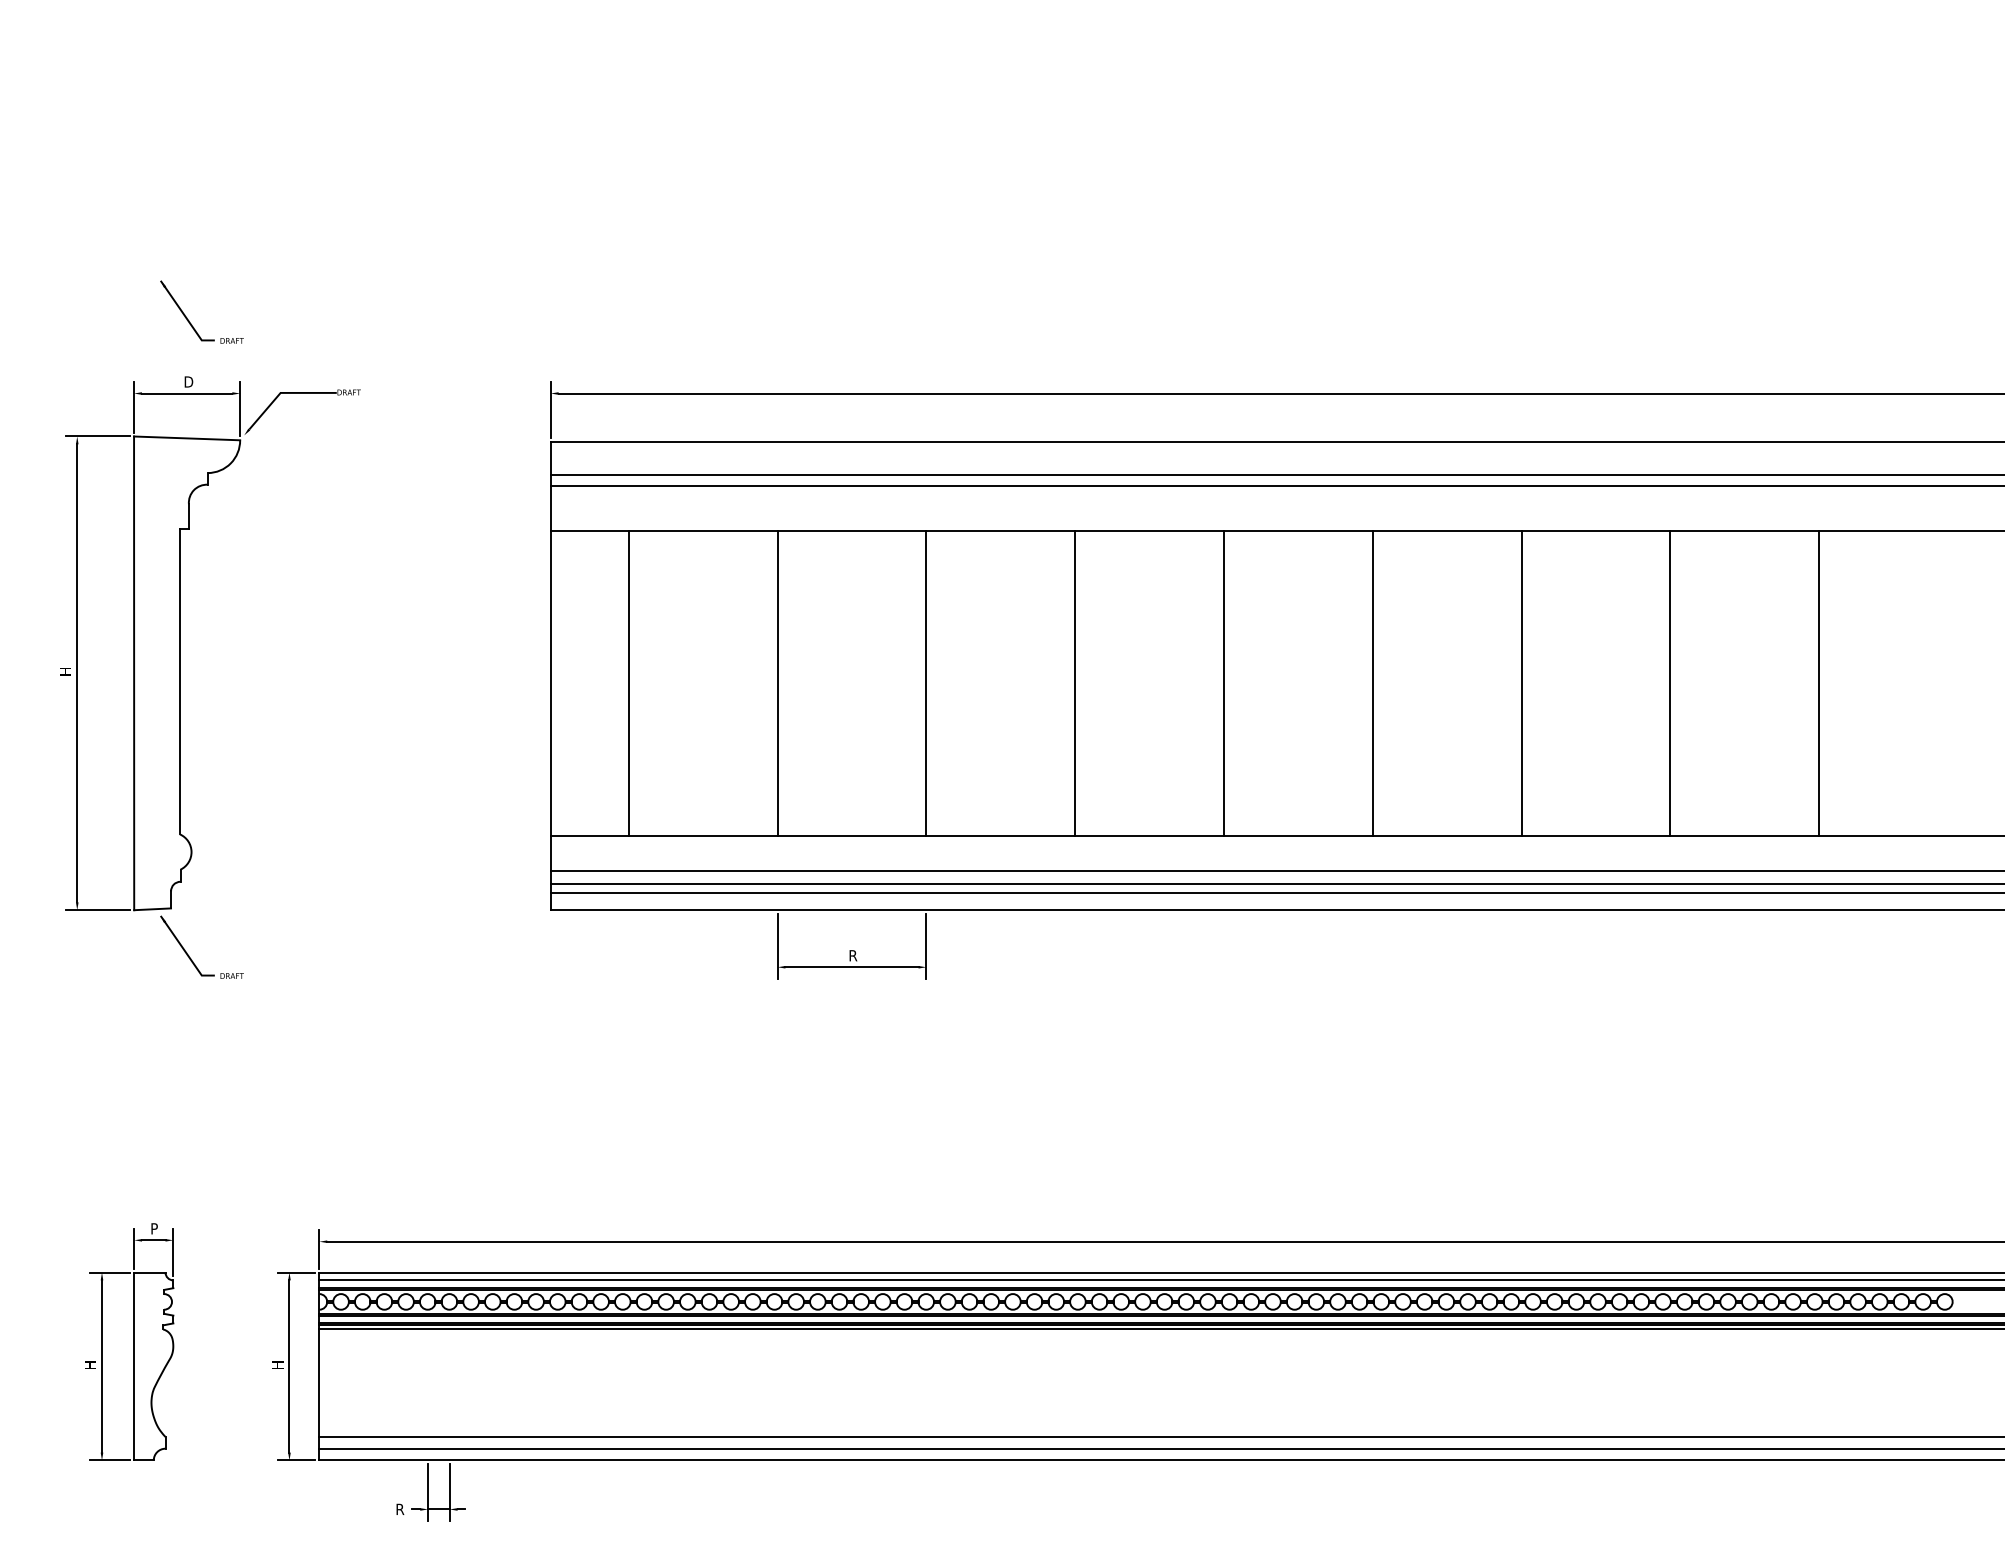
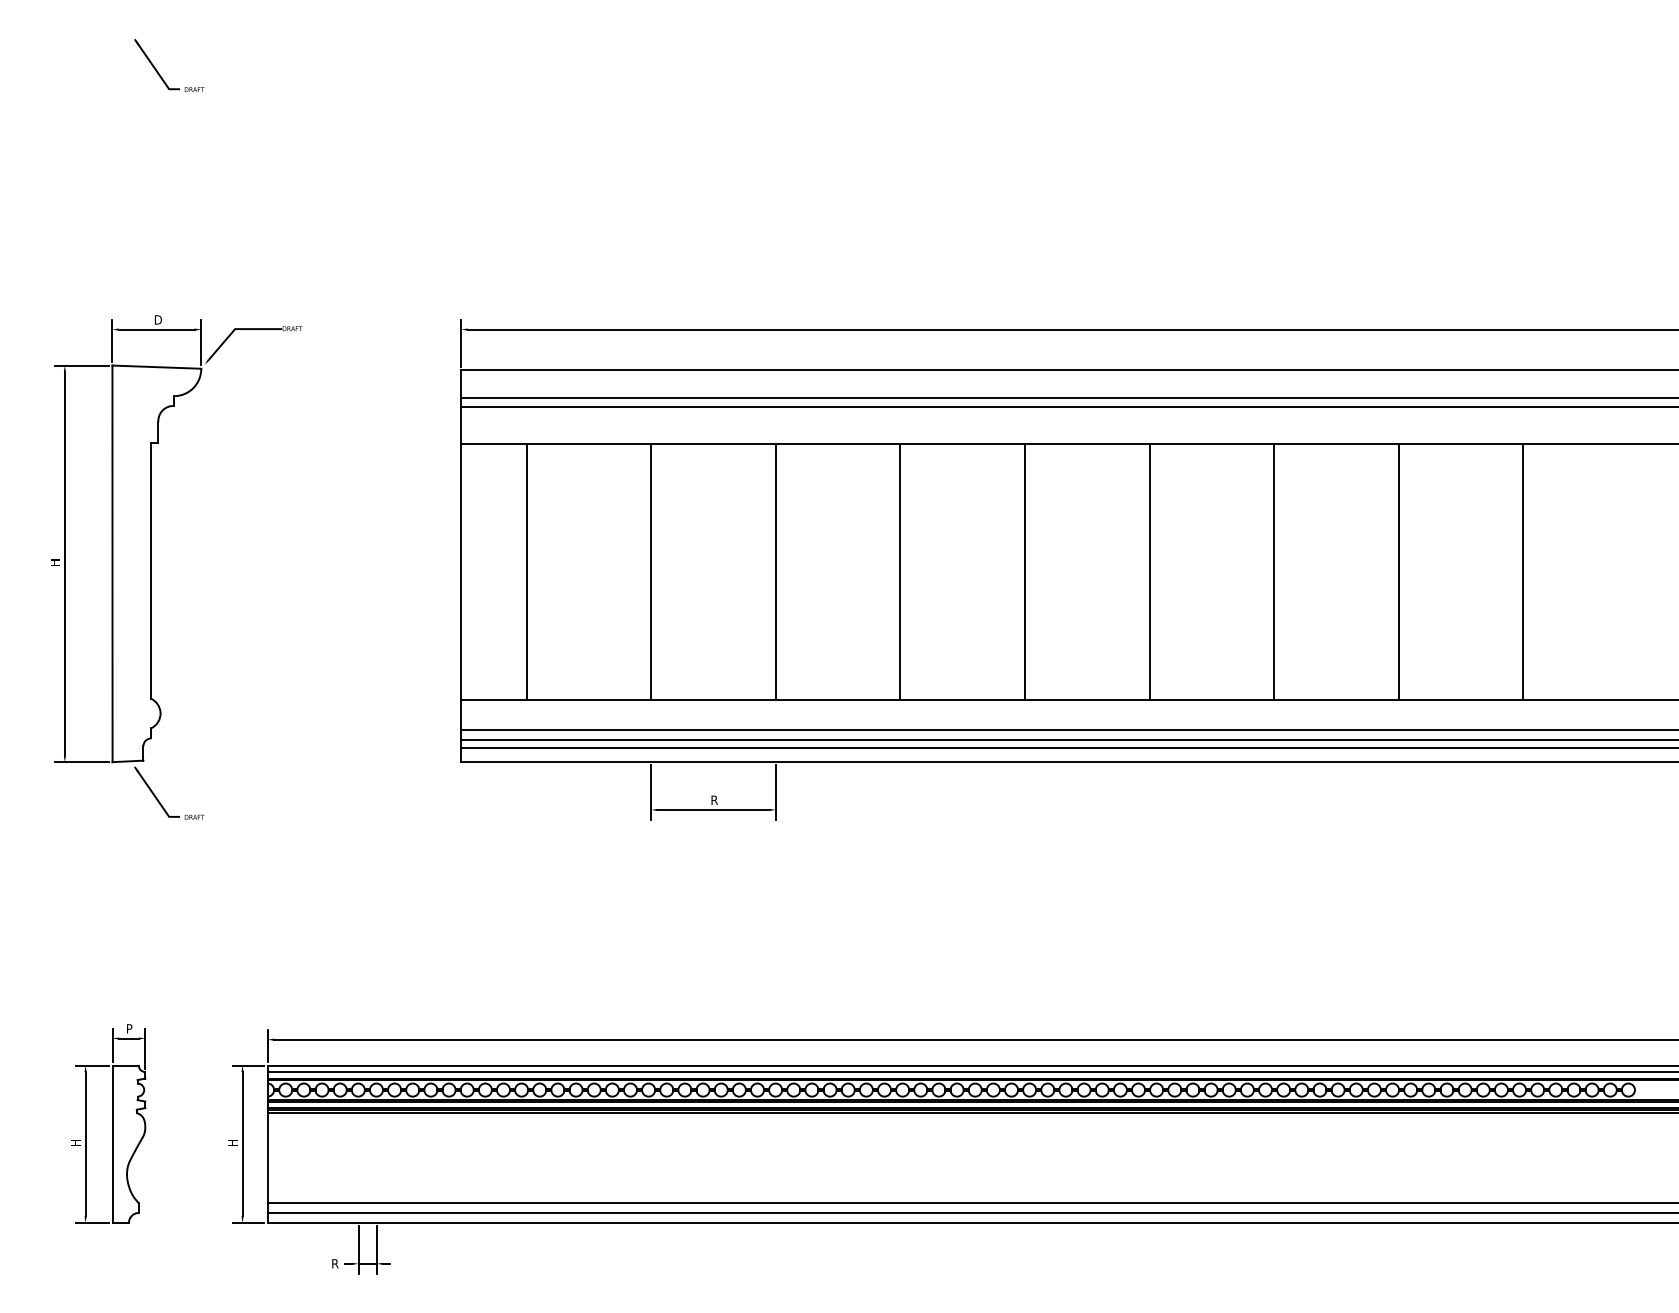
part: (189, 320) -> (158, 72), moved

